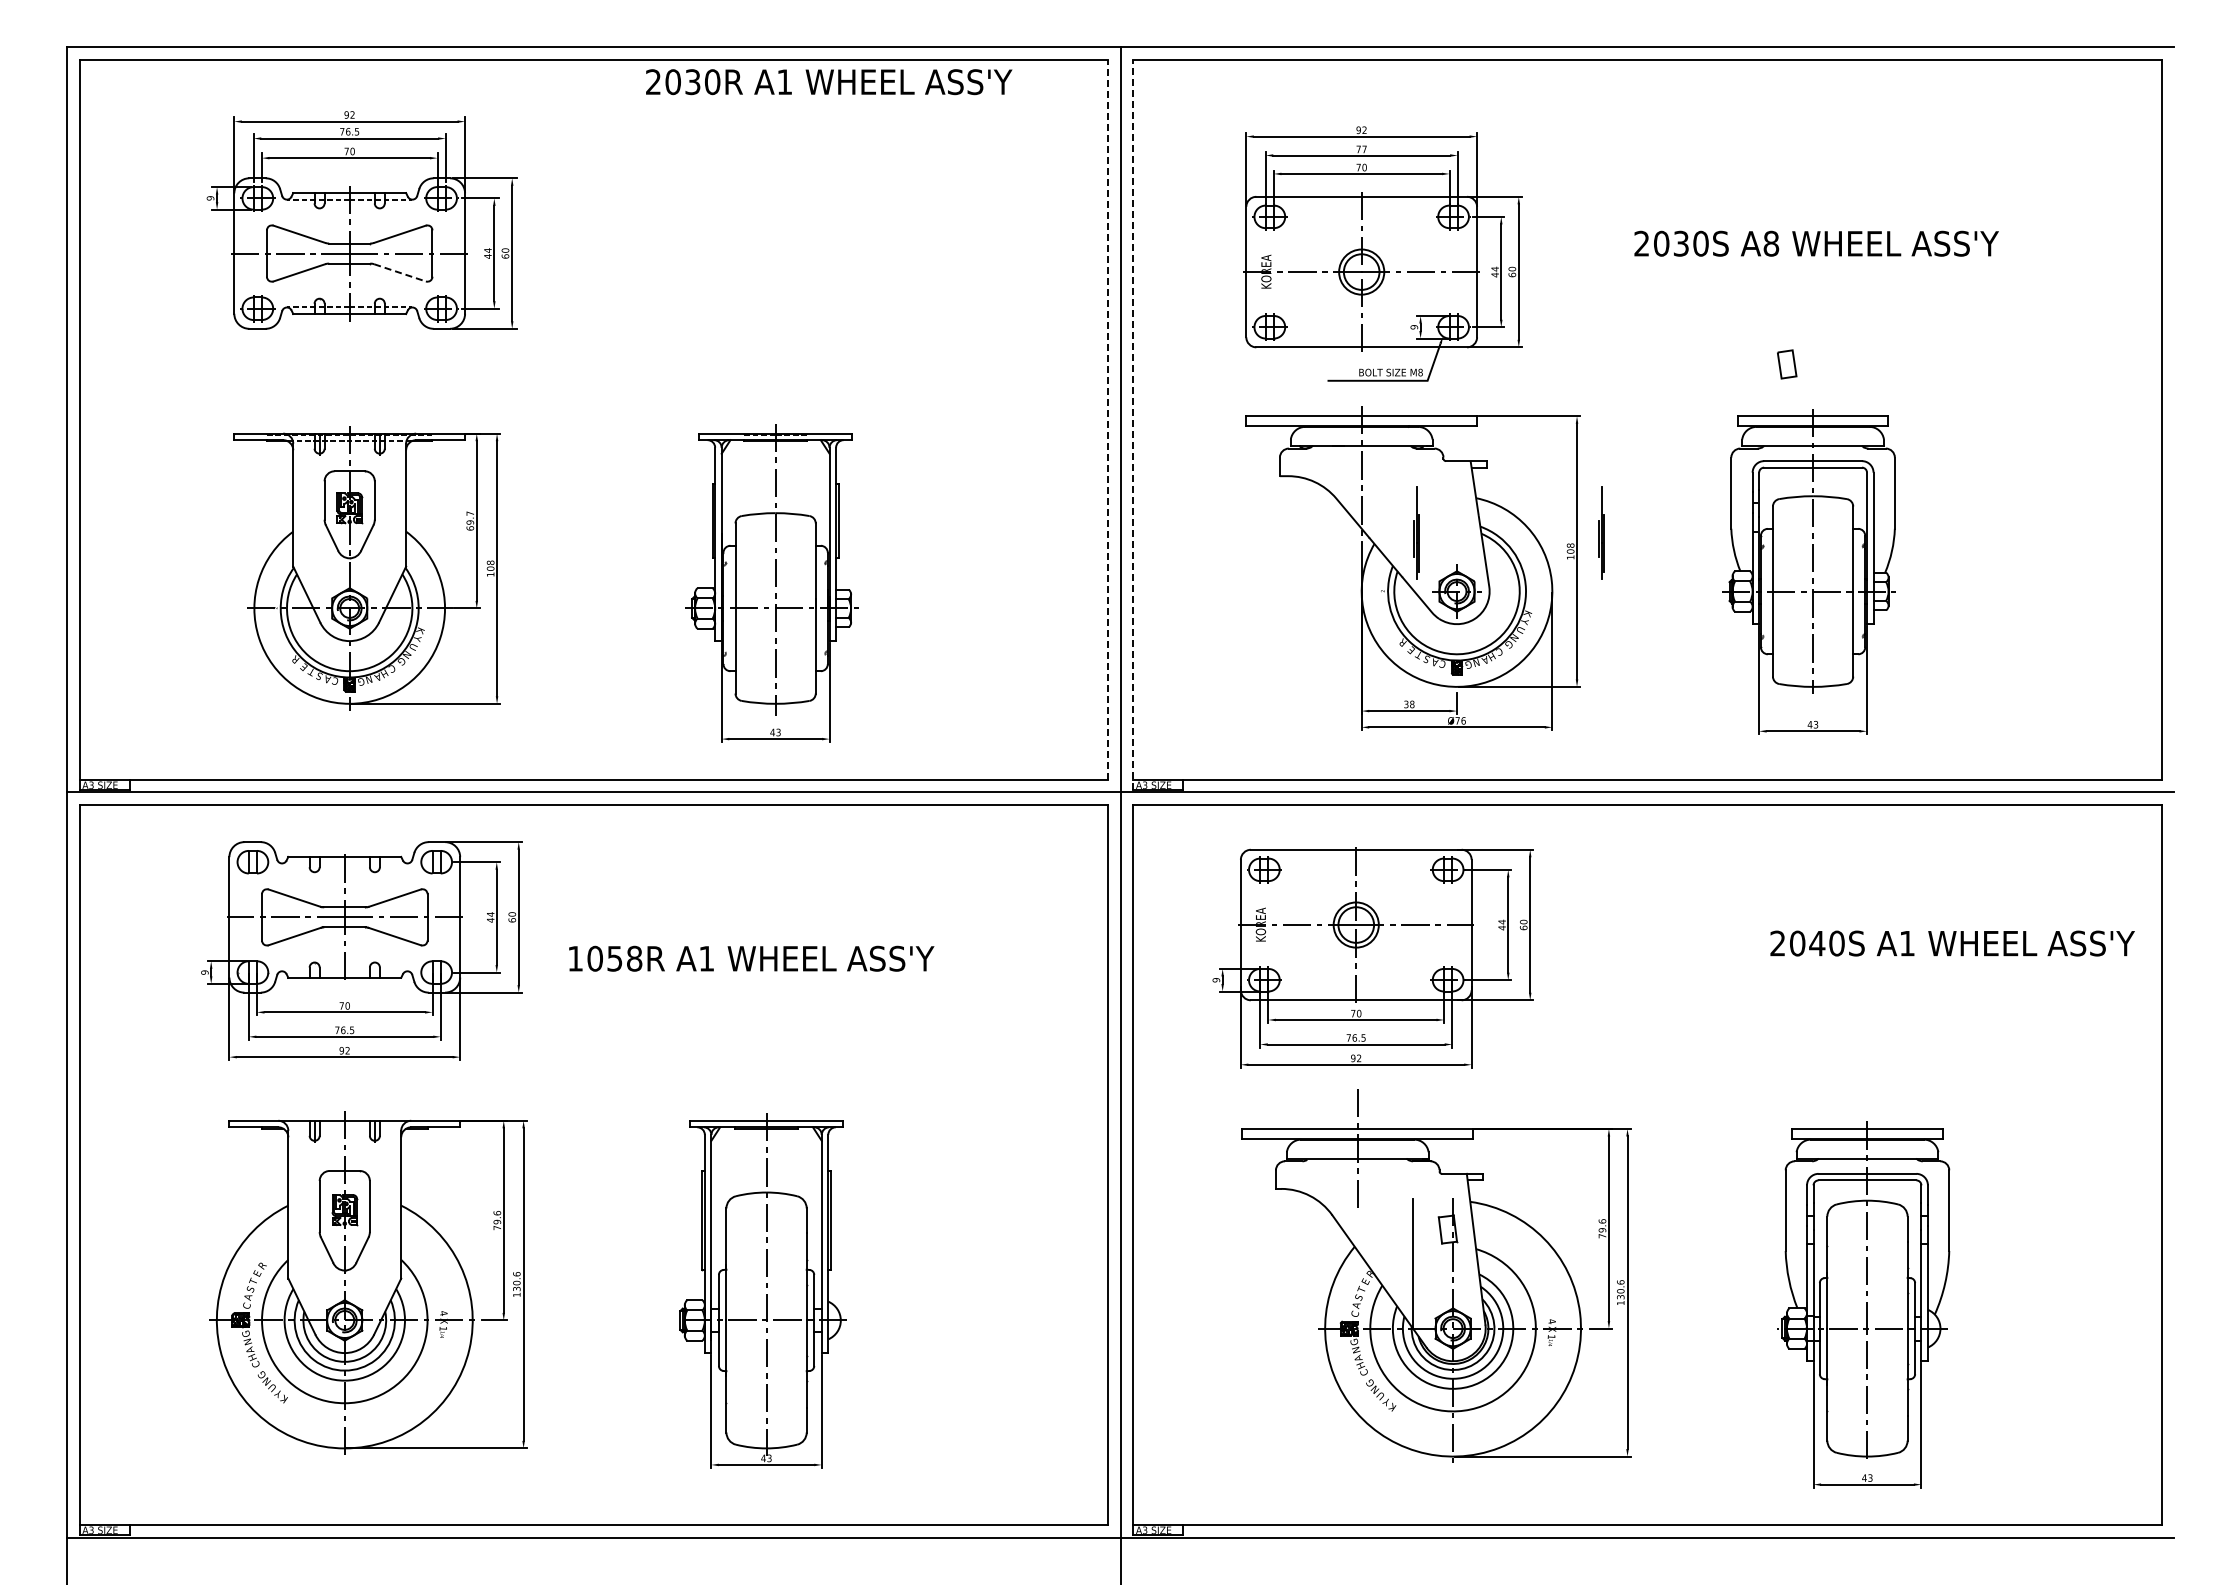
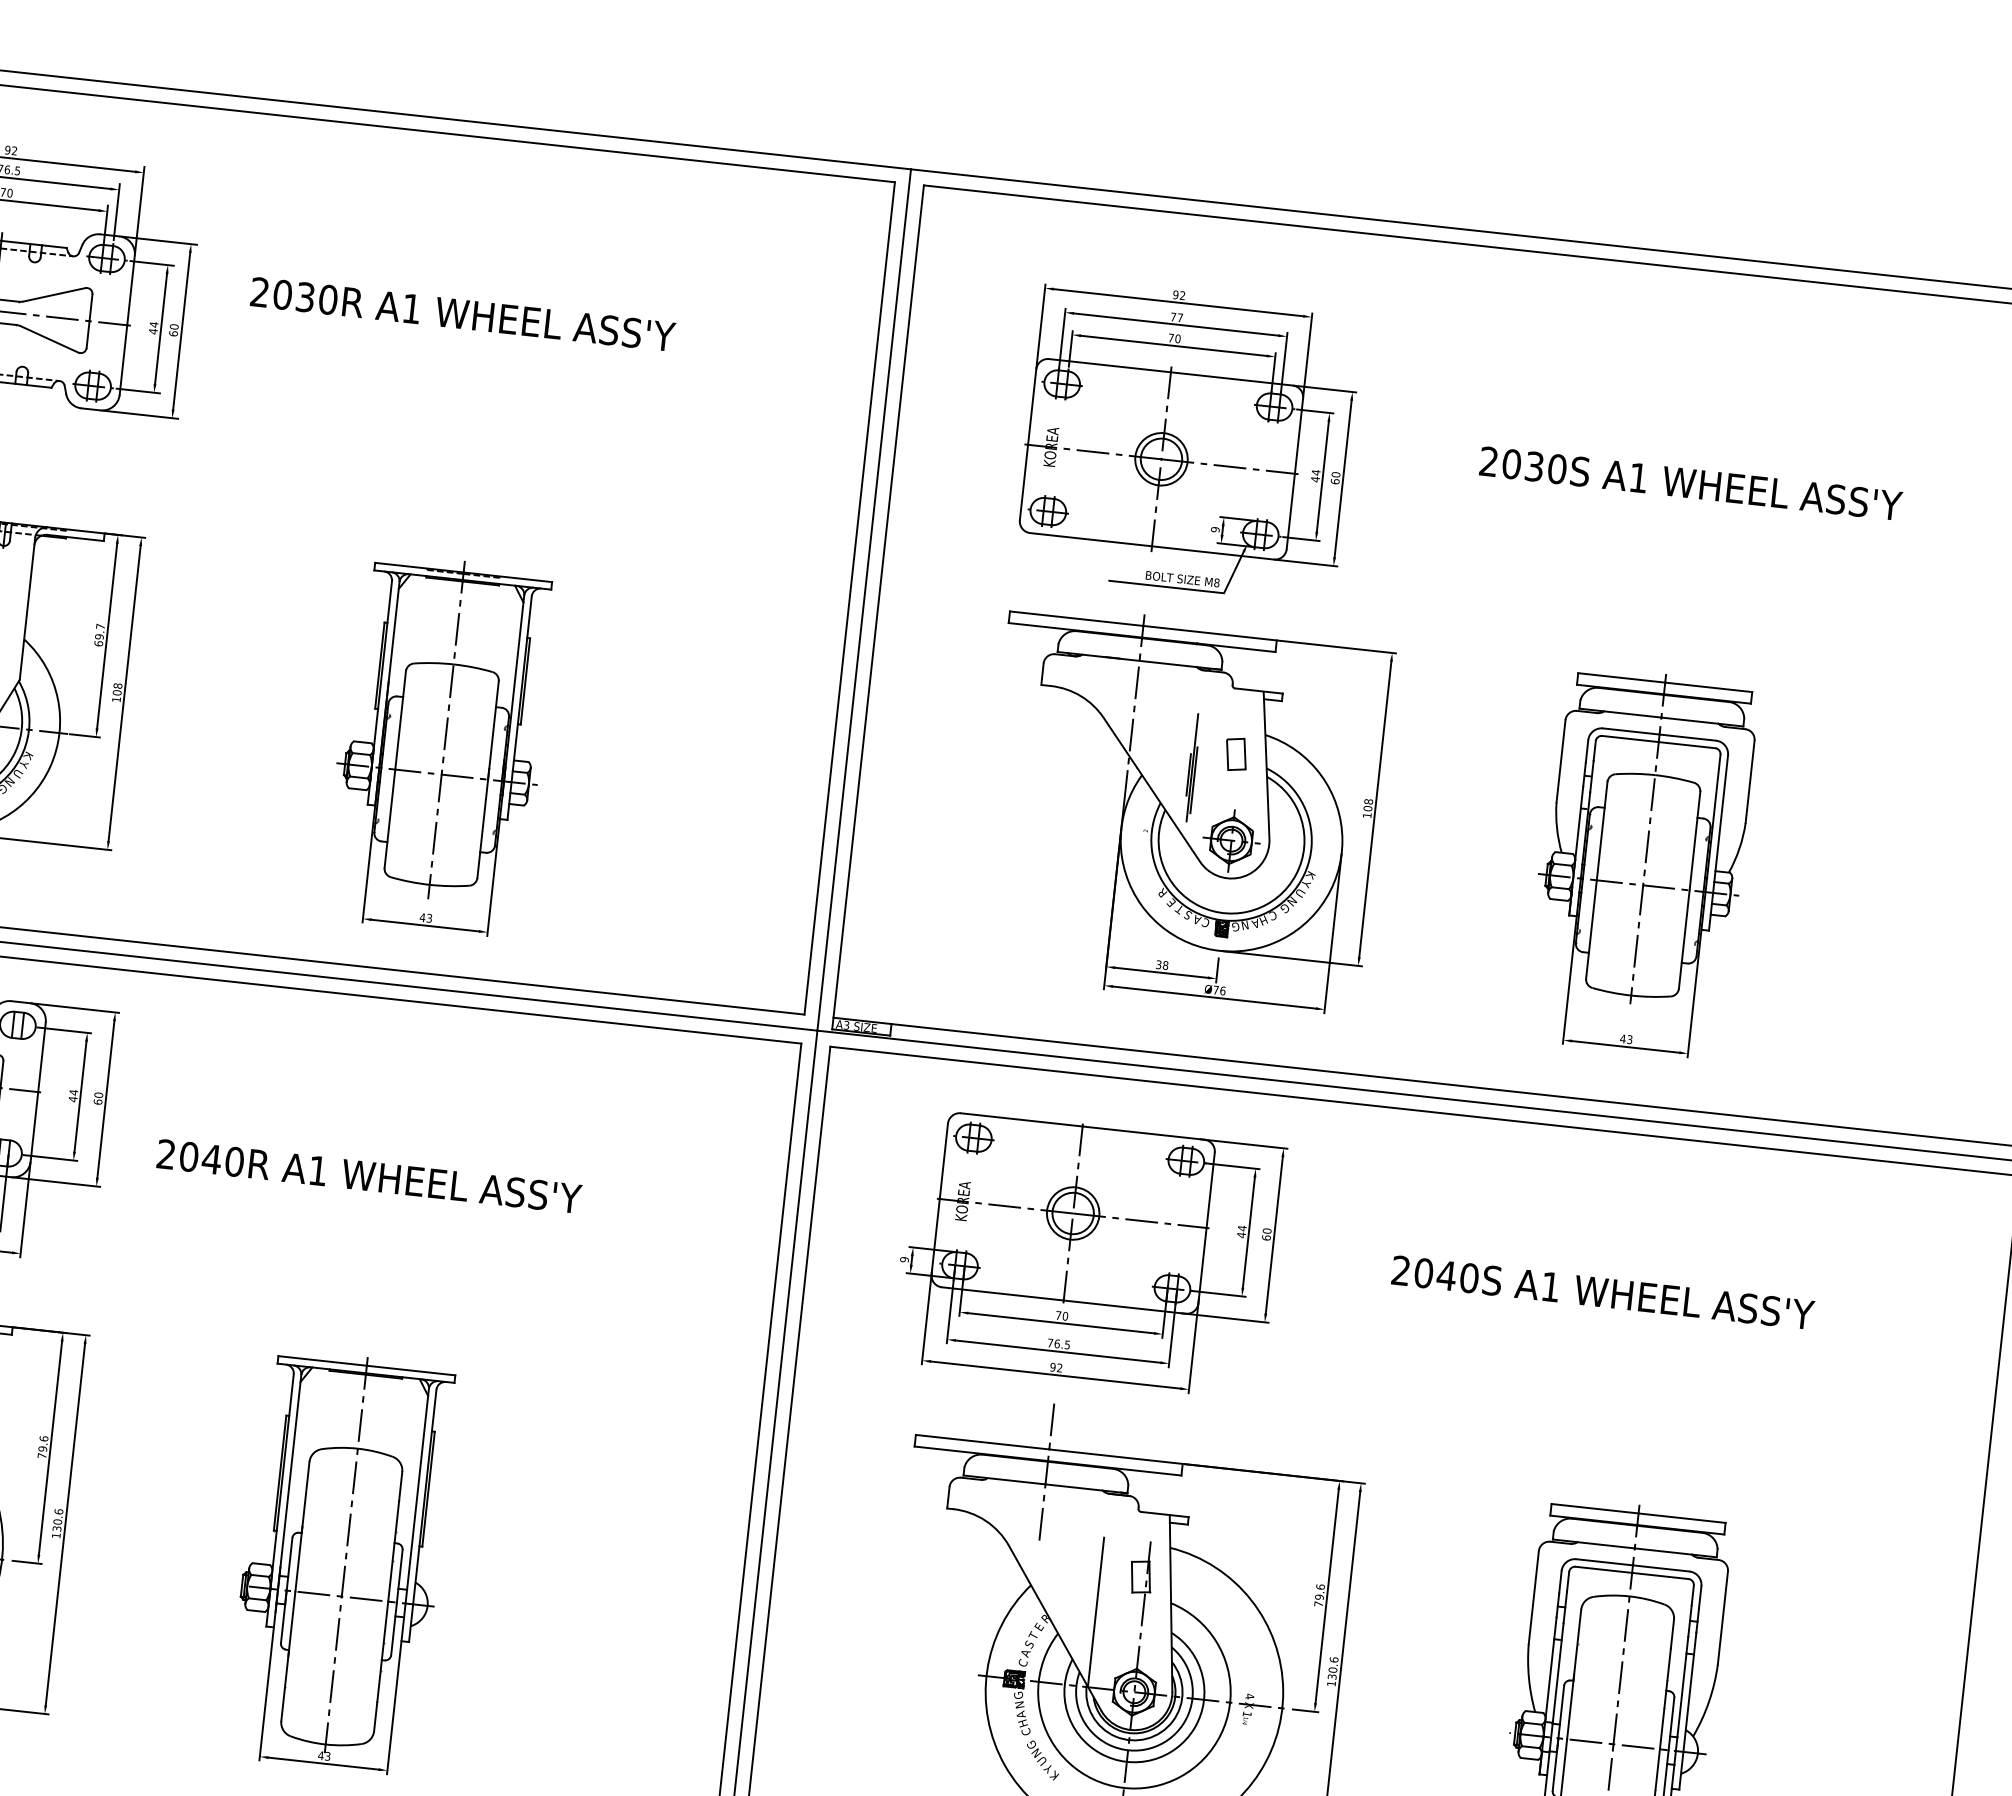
text: (829, 82) -> (463, 314), moved
text: (1771, 243) -> (1638, 477), A8 -> A1
line: (400, 273) -> (50, 340), dashed -> solid
part: (1787, 364) -> (1236, 754), moved
line: (1108, 419) -> (850, 597), dashed -> solid
line: (1133, 424) -> (878, 606), dashed -> solid
part: (1601, 532) -> (1406, 790), removed
text: (1952, 943) -> (1602, 1292), moved
text: (605, 958) -> (201, 1157), 1058R -> 2040R

